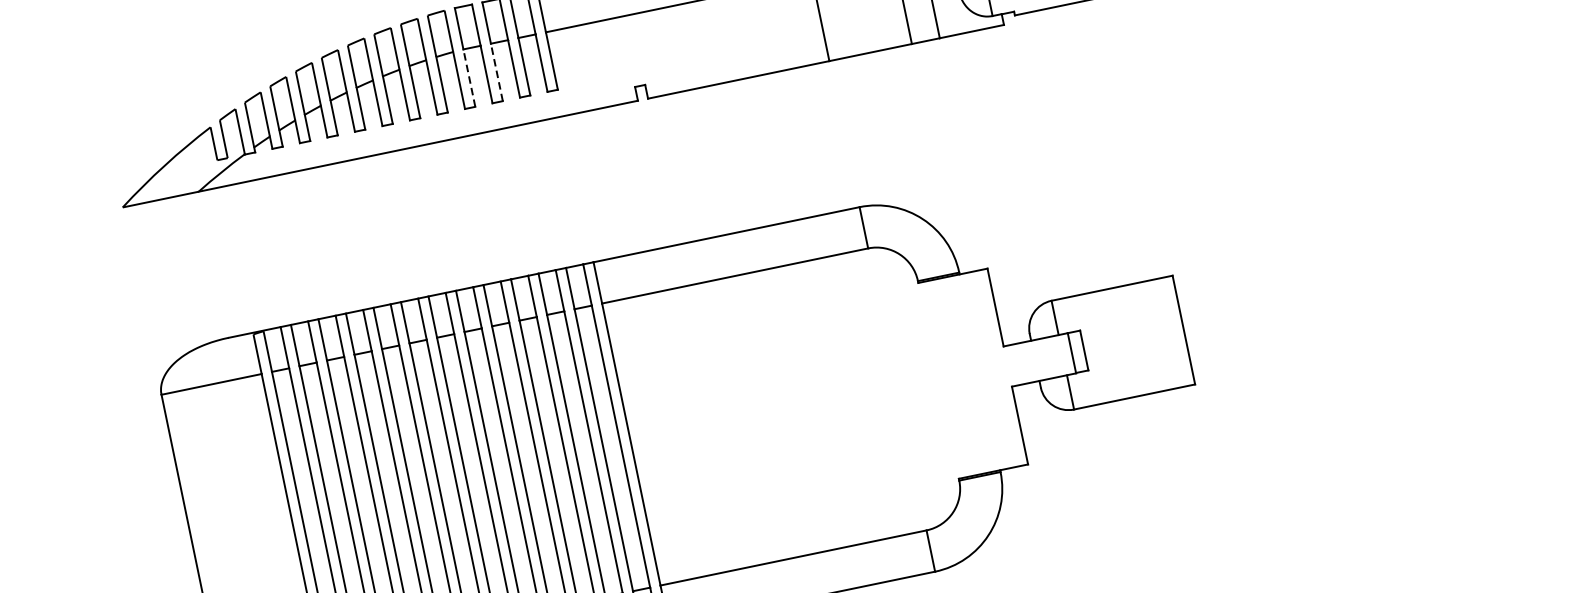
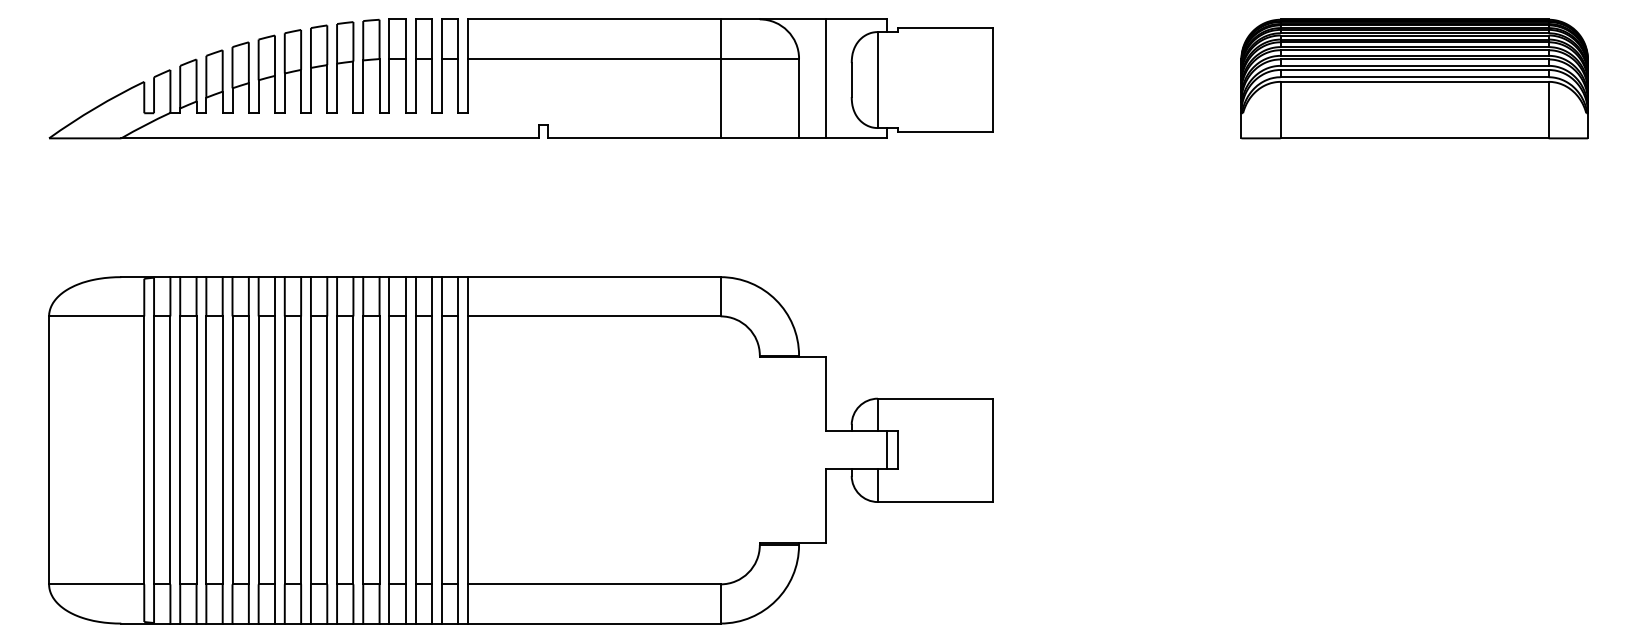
line: (496, 71) -> (415, 85), dashed -> solid
line: (469, 77) -> (389, 85), dashed -> solid

